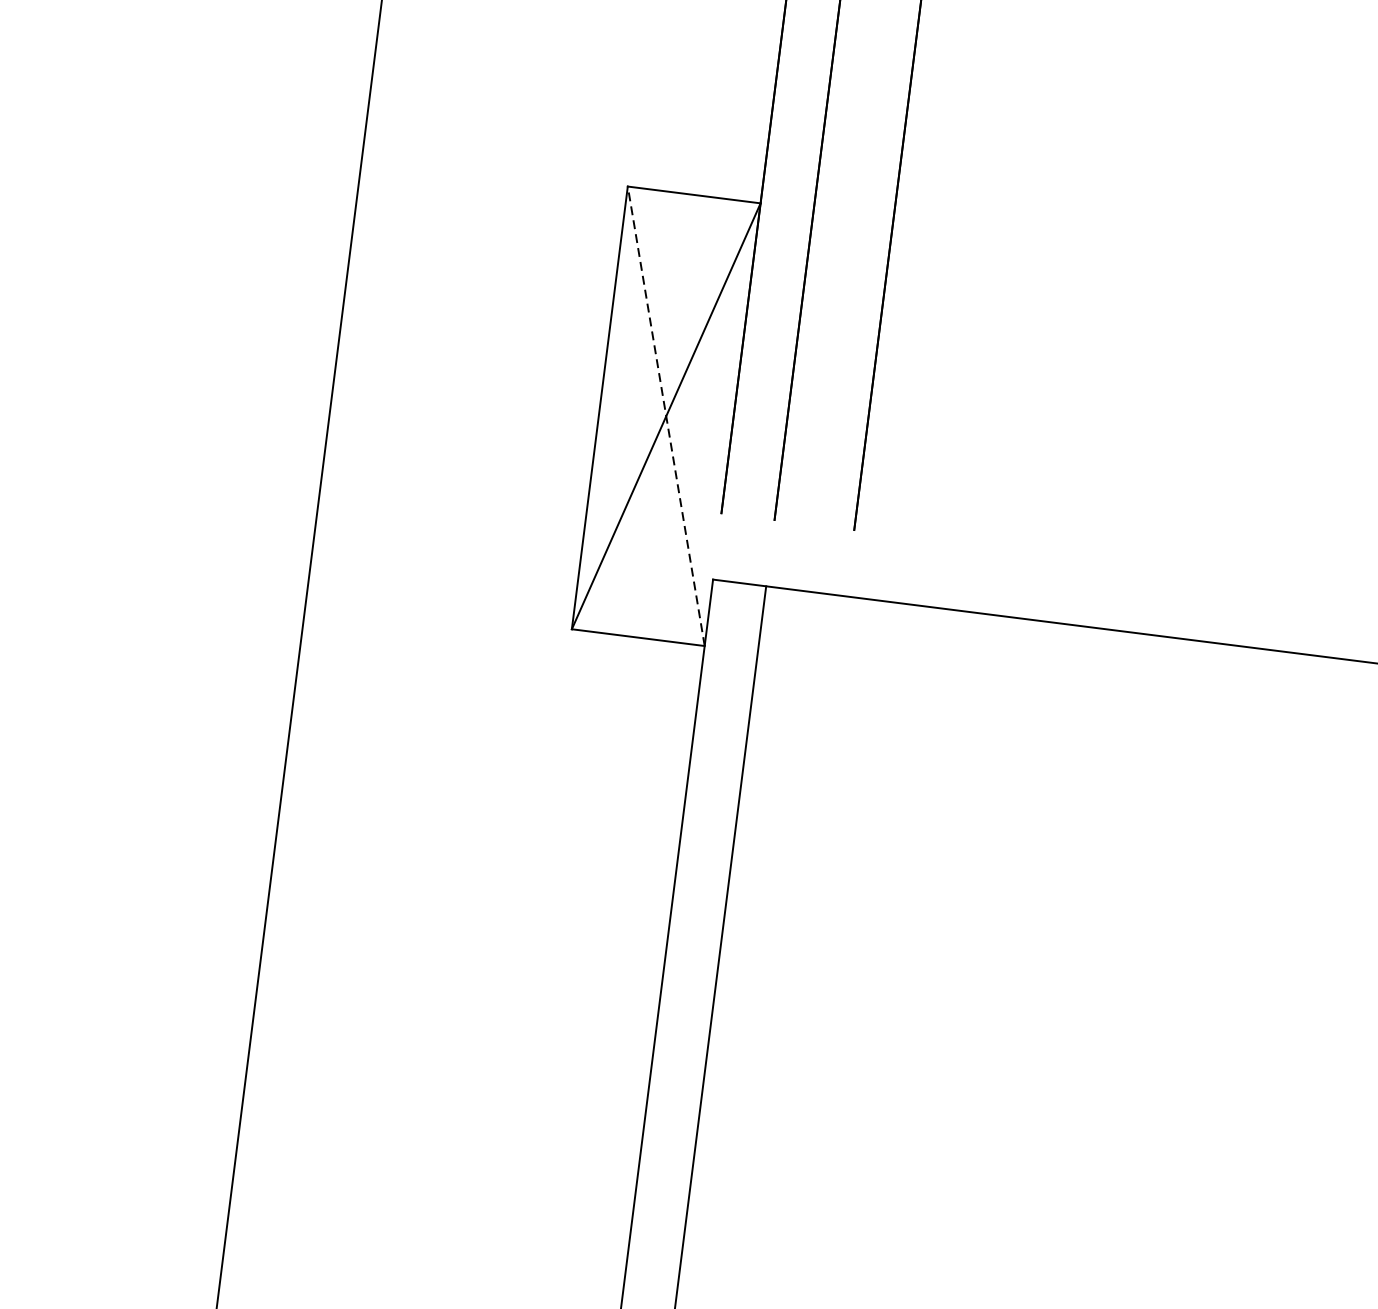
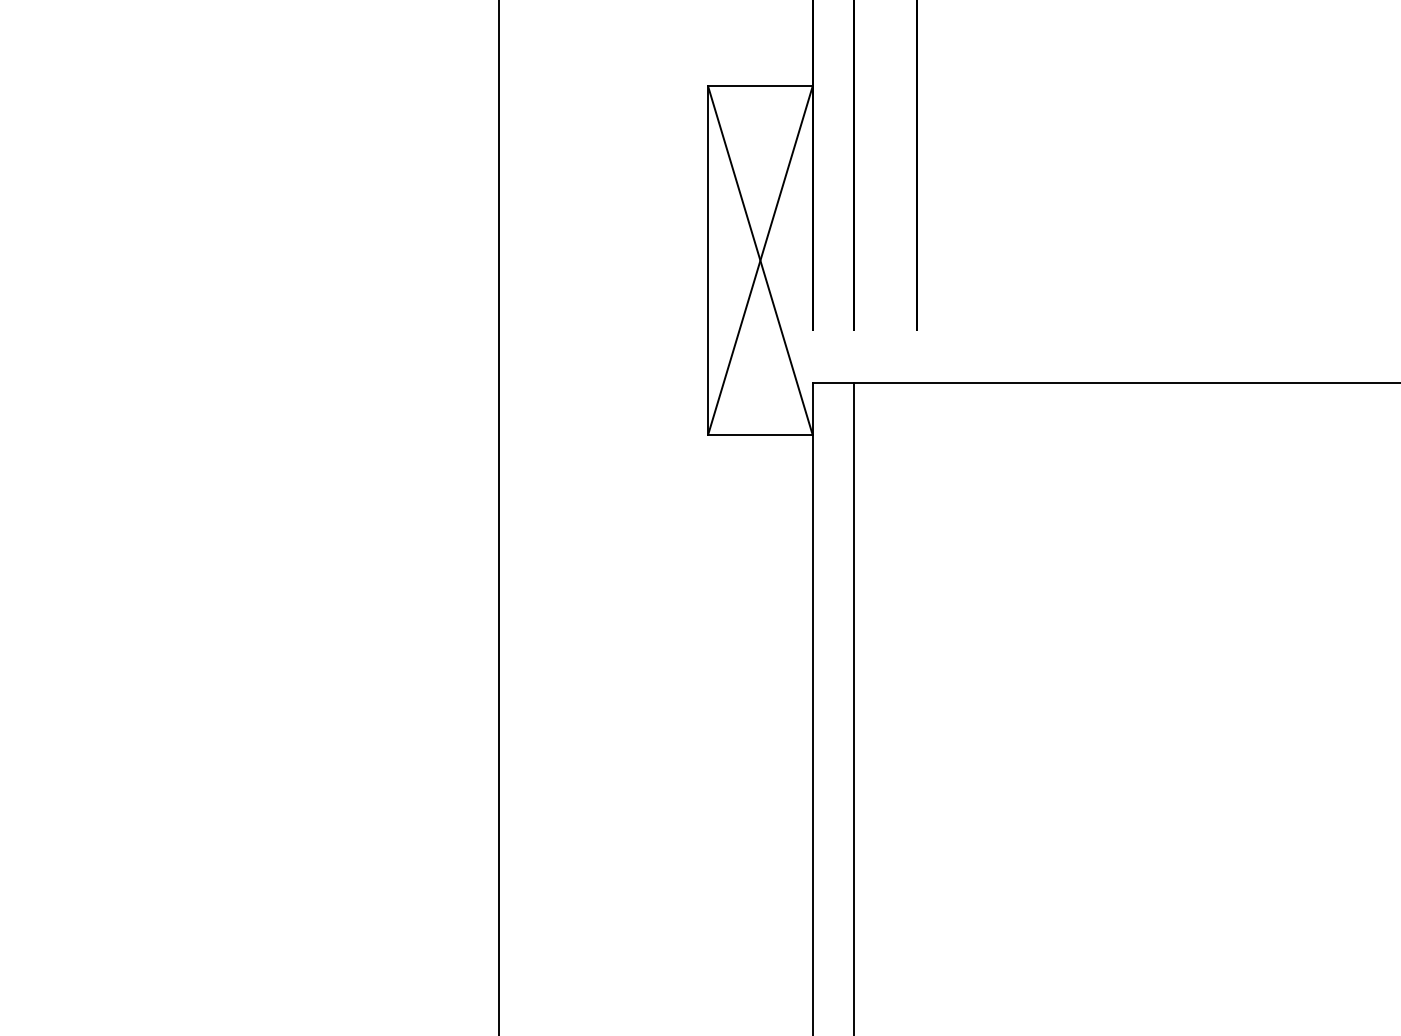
line: (666, 416) -> (760, 260), dashed -> solid

